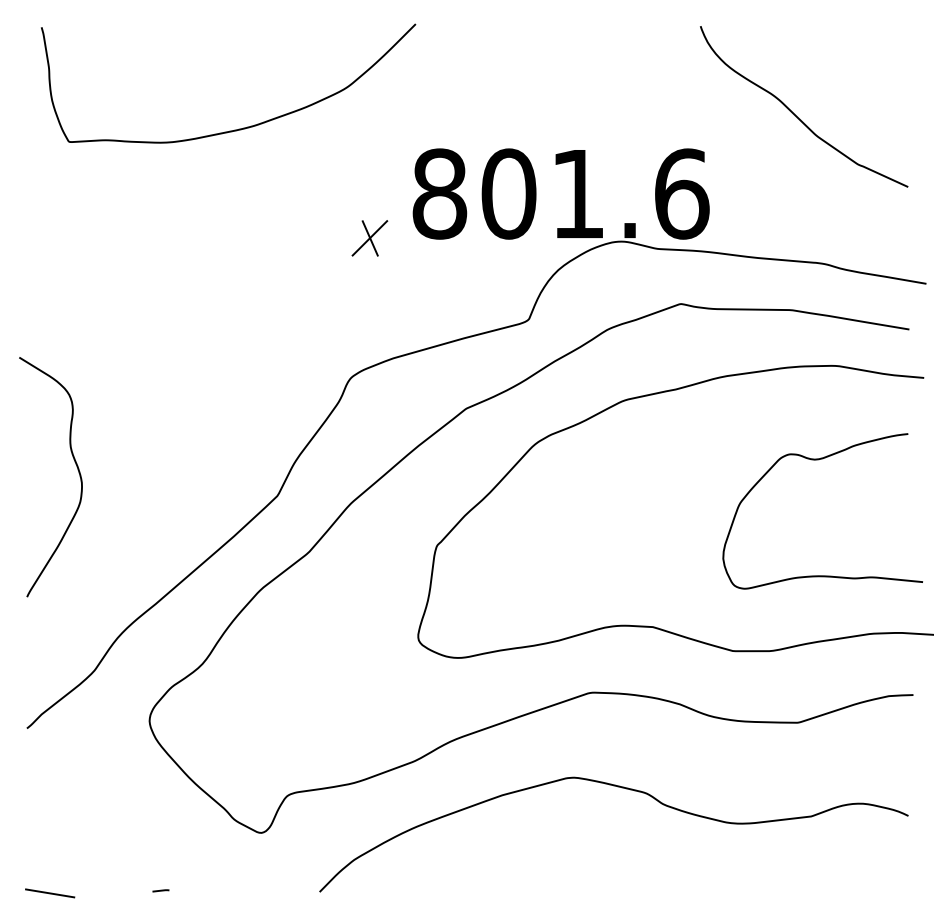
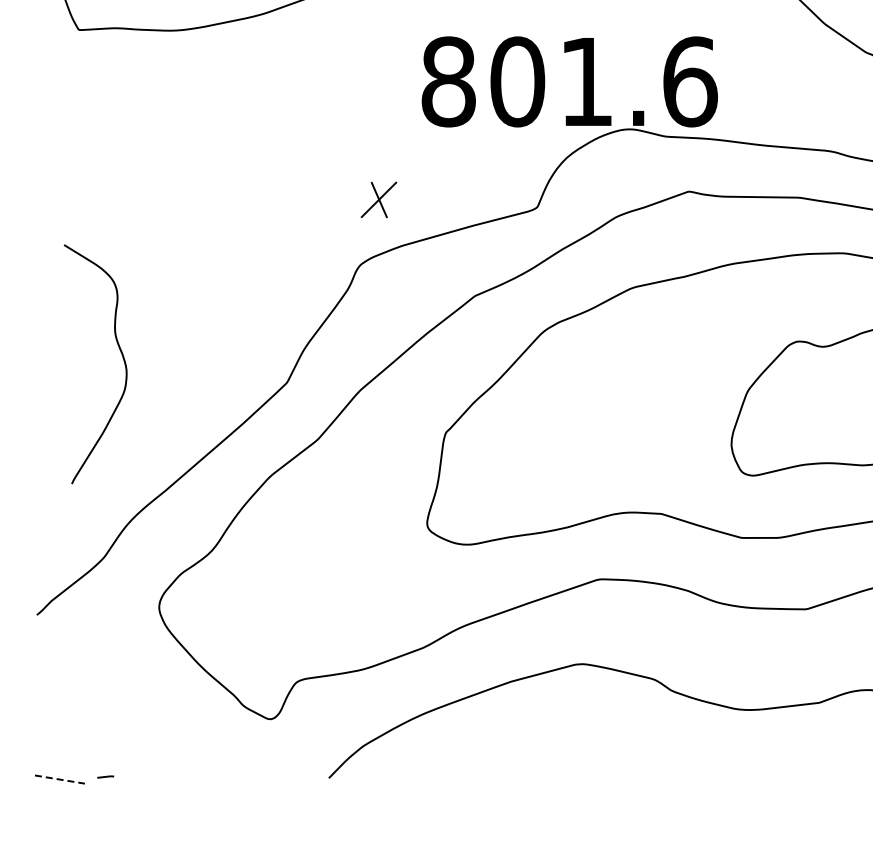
part: (369, 238) -> (378, 200), moved
curve: (76, 467) -> (121, 354), moved
line: (160, 890) -> (105, 776), moved
line: (50, 893) -> (60, 779), solid -> dashed

